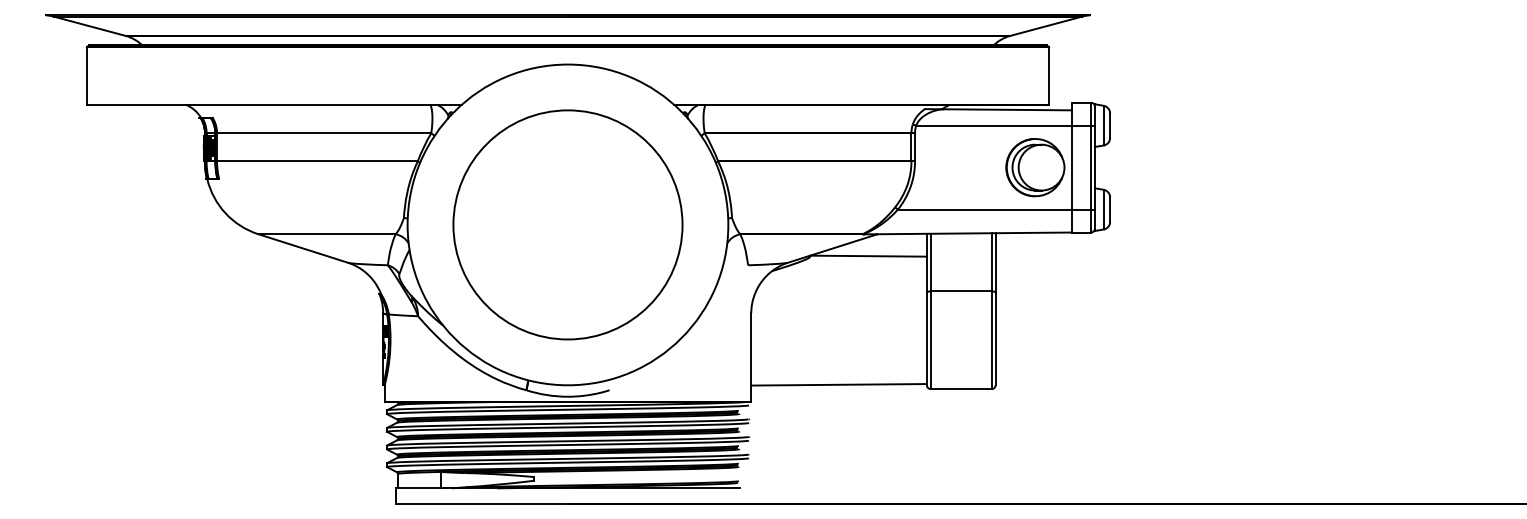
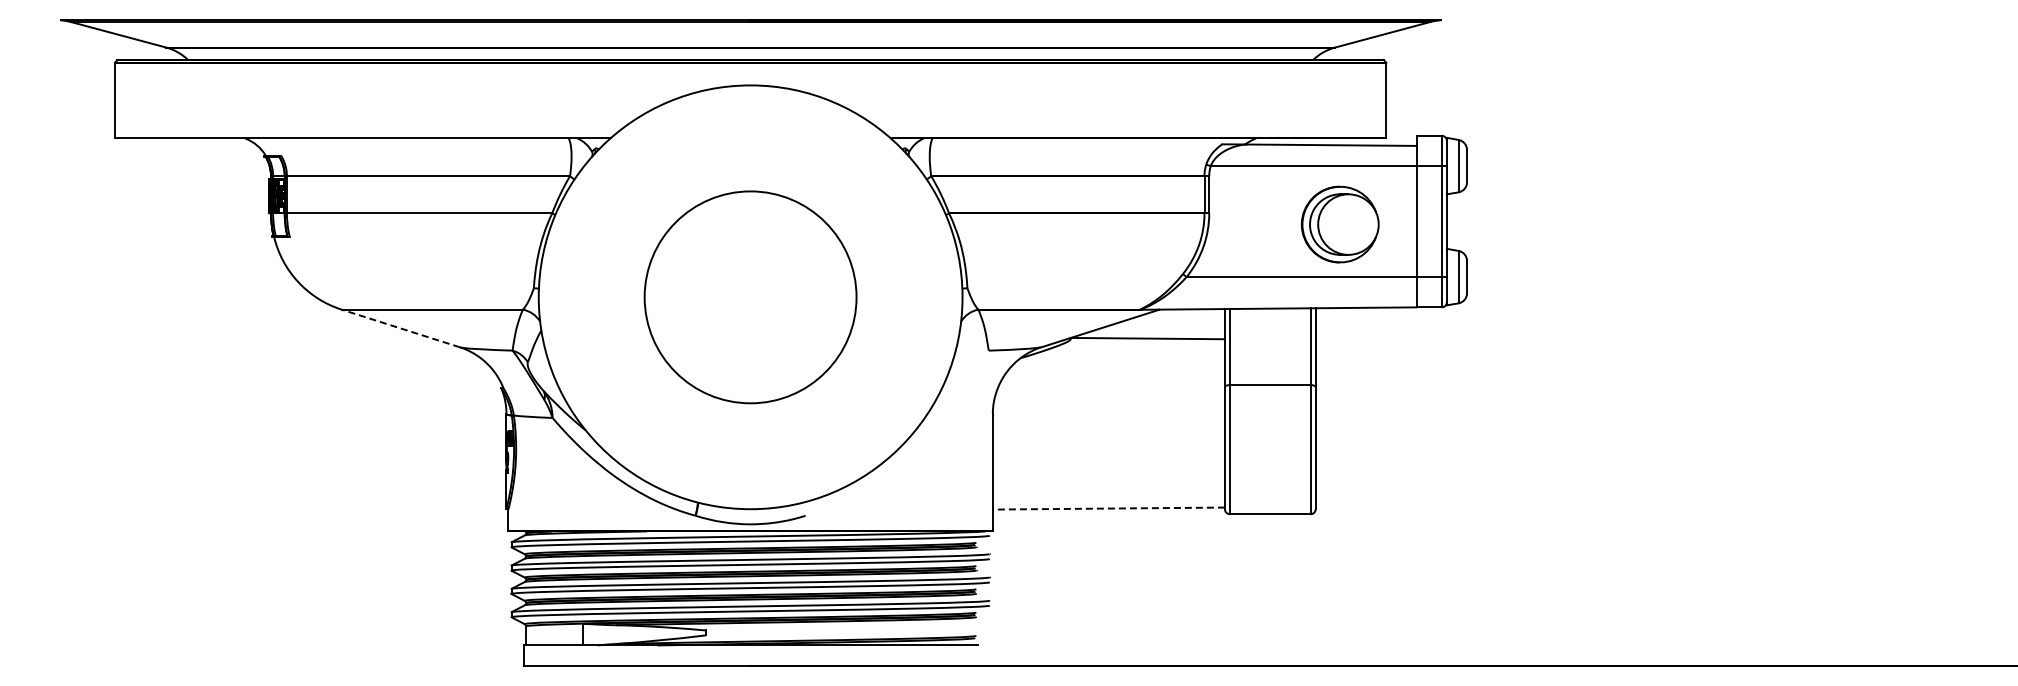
part: (1035, 167) -> (1340, 224), moved
circle: (567, 225) -> (750, 297), size x0.7
line: (302, 248) -> (400, 328), solid -> dashed
line: (838, 384) -> (1108, 508), solid -> dashed

